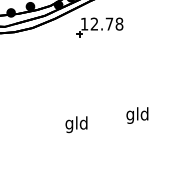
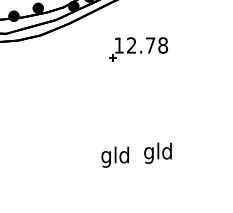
part: (99, 27) -> (137, 49), moved
text: (137, 115) -> (158, 153), moved
text: (76, 124) -> (115, 156), moved

